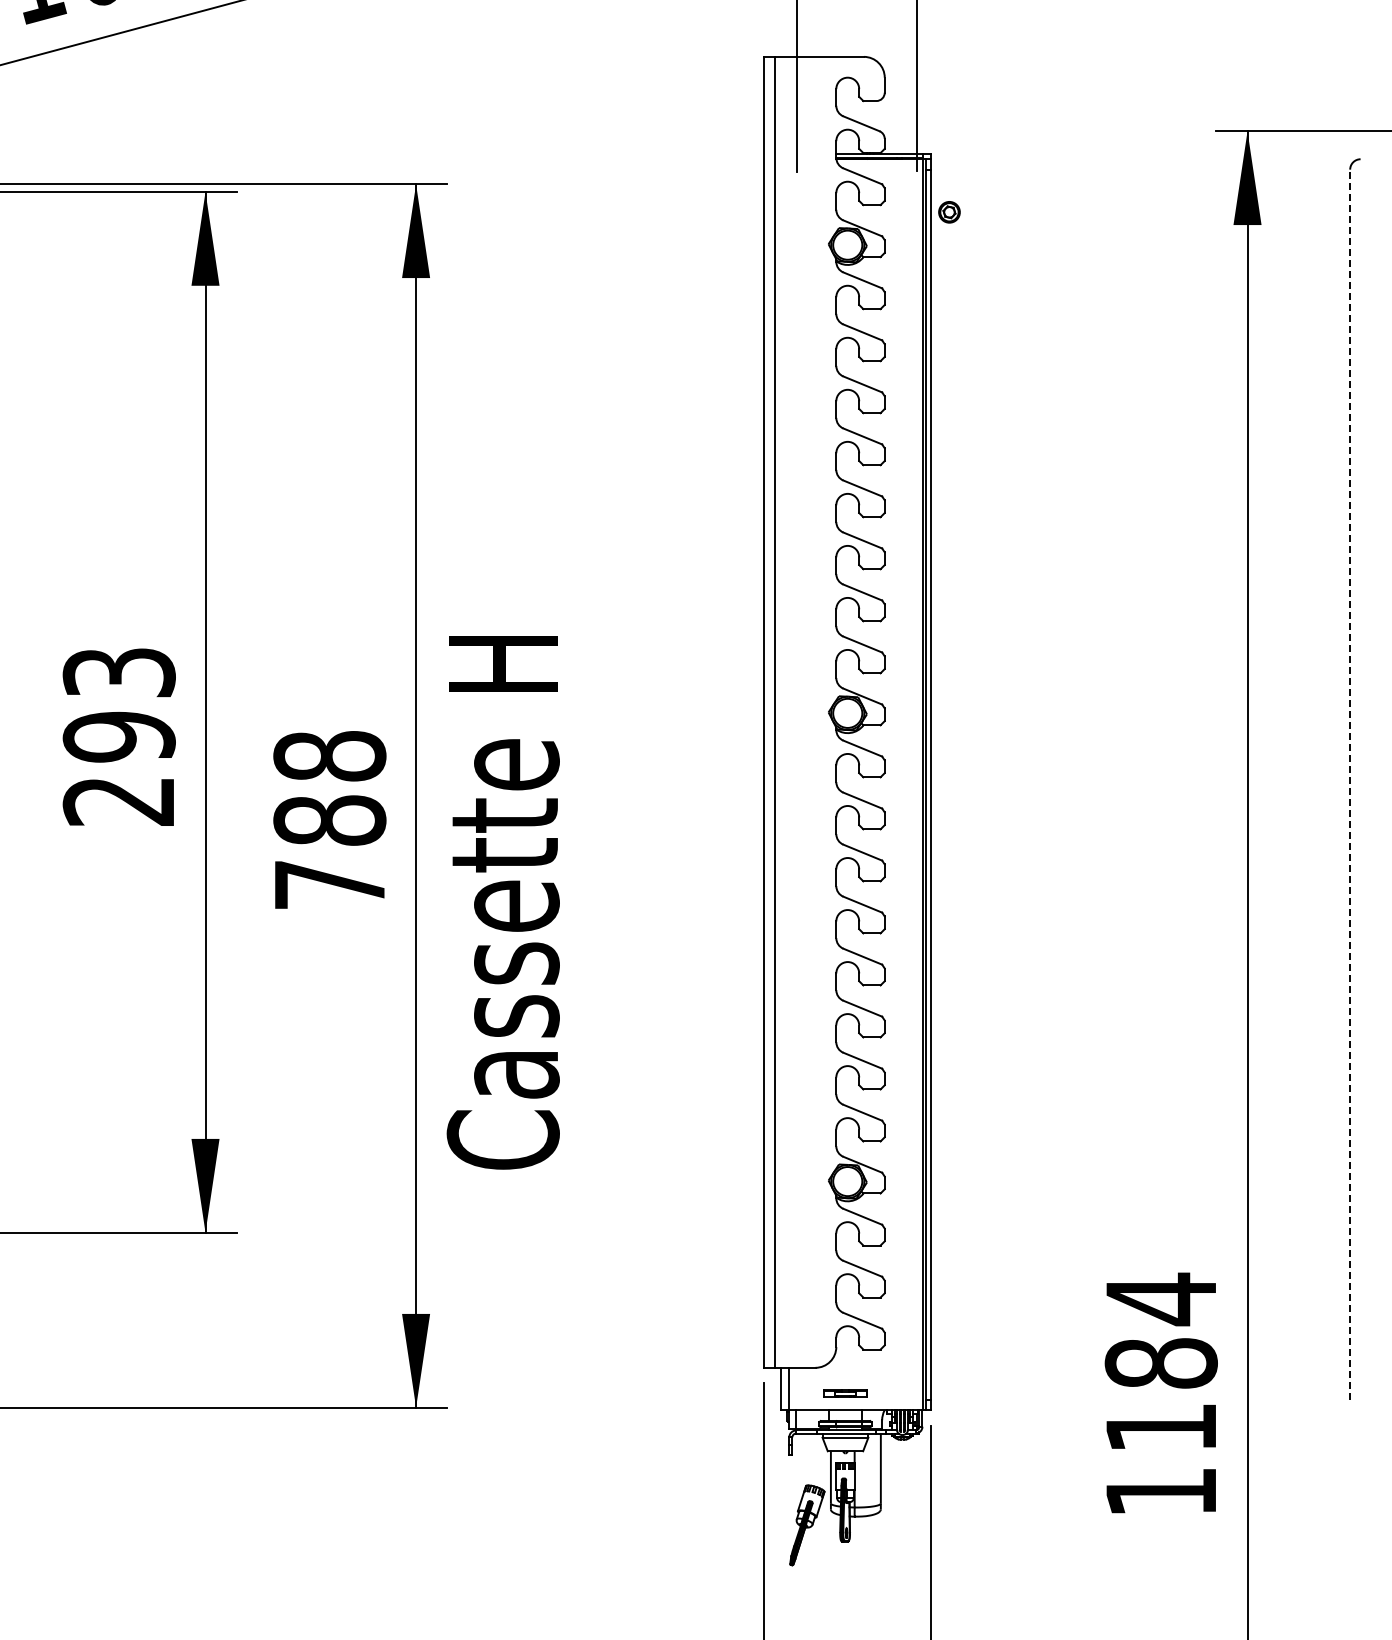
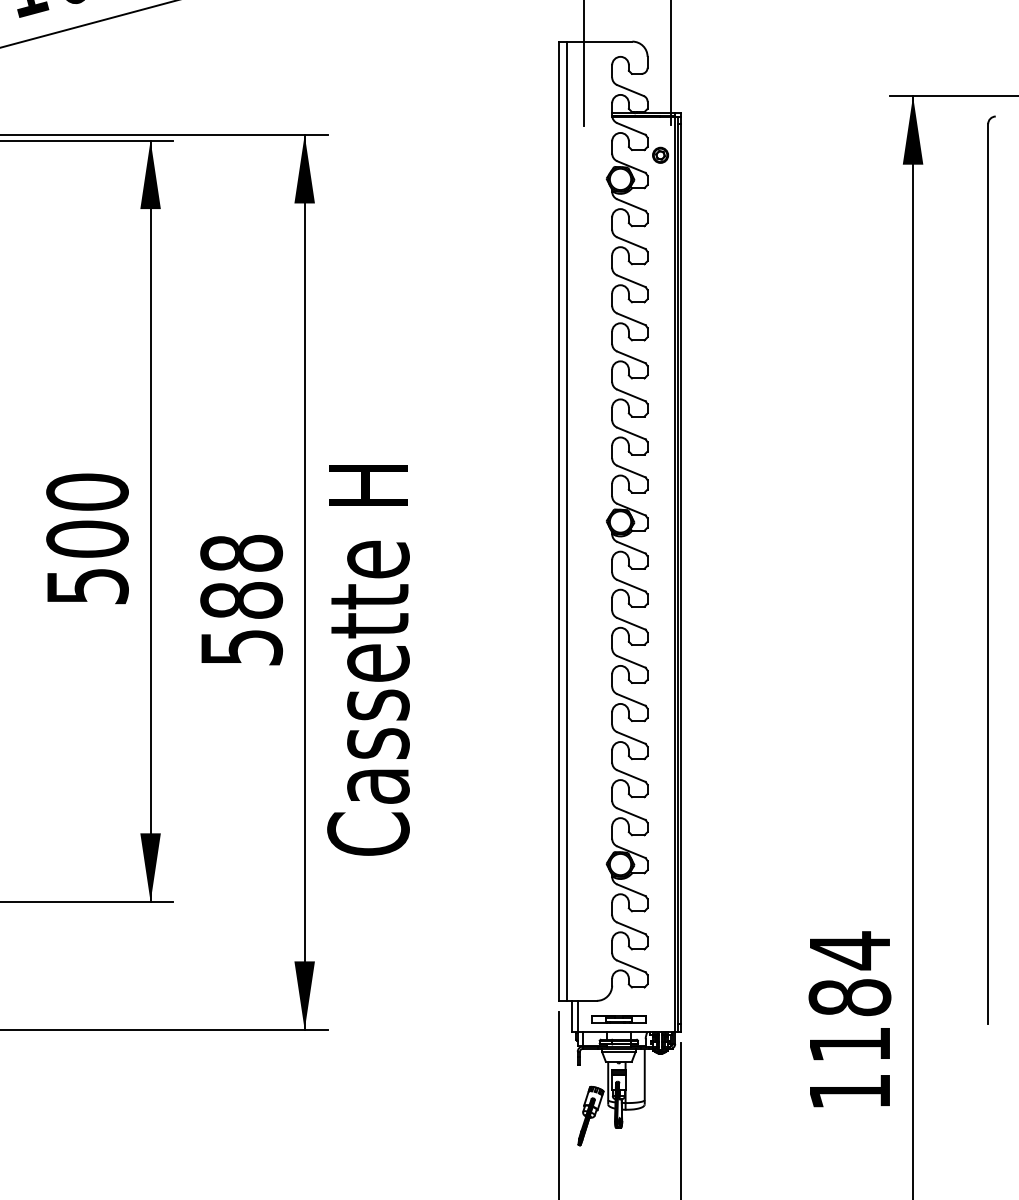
part: (949, 212) -> (660, 155), moved
text: (118, 736) -> (86, 538), 293 -> 500
line: (1350, 784) -> (988, 574), dashed -> solid
text: (330, 885) -> (242, 647), 788 -> 588
part: (845, 1393) -> (618, 1019), size x1.67

